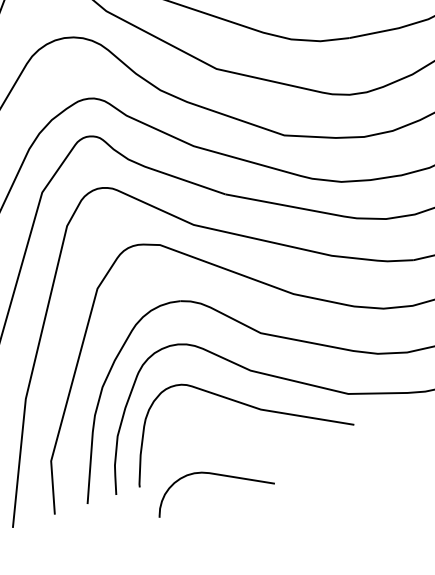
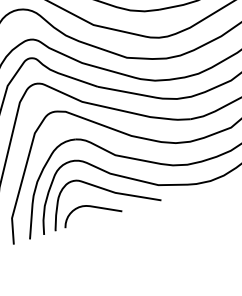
curve: (222, 477) -> (96, 208), moved

